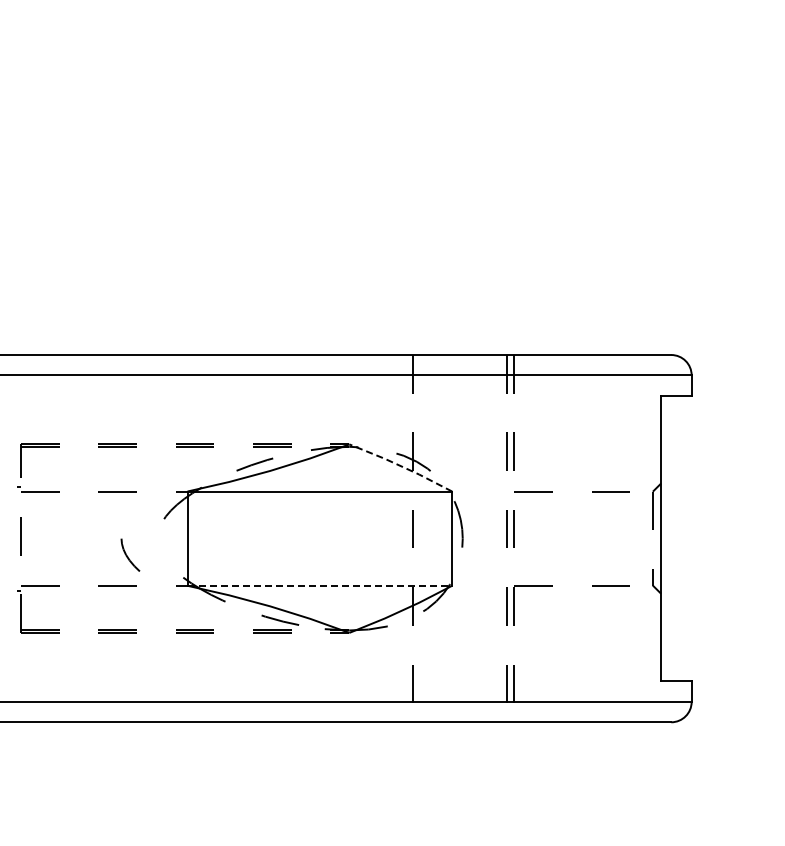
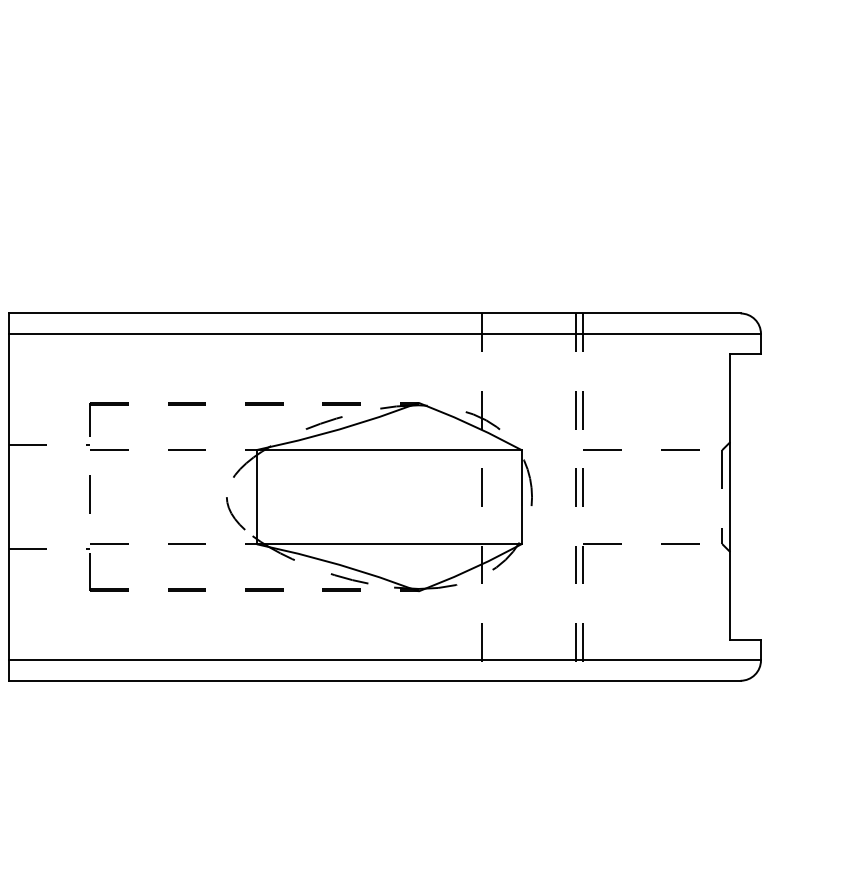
line: (401, 466) -> (470, 424), dashed -> solid
curve: (128, 556) -> (233, 514), moved
line: (320, 586) -> (389, 544), dashed -> solid

